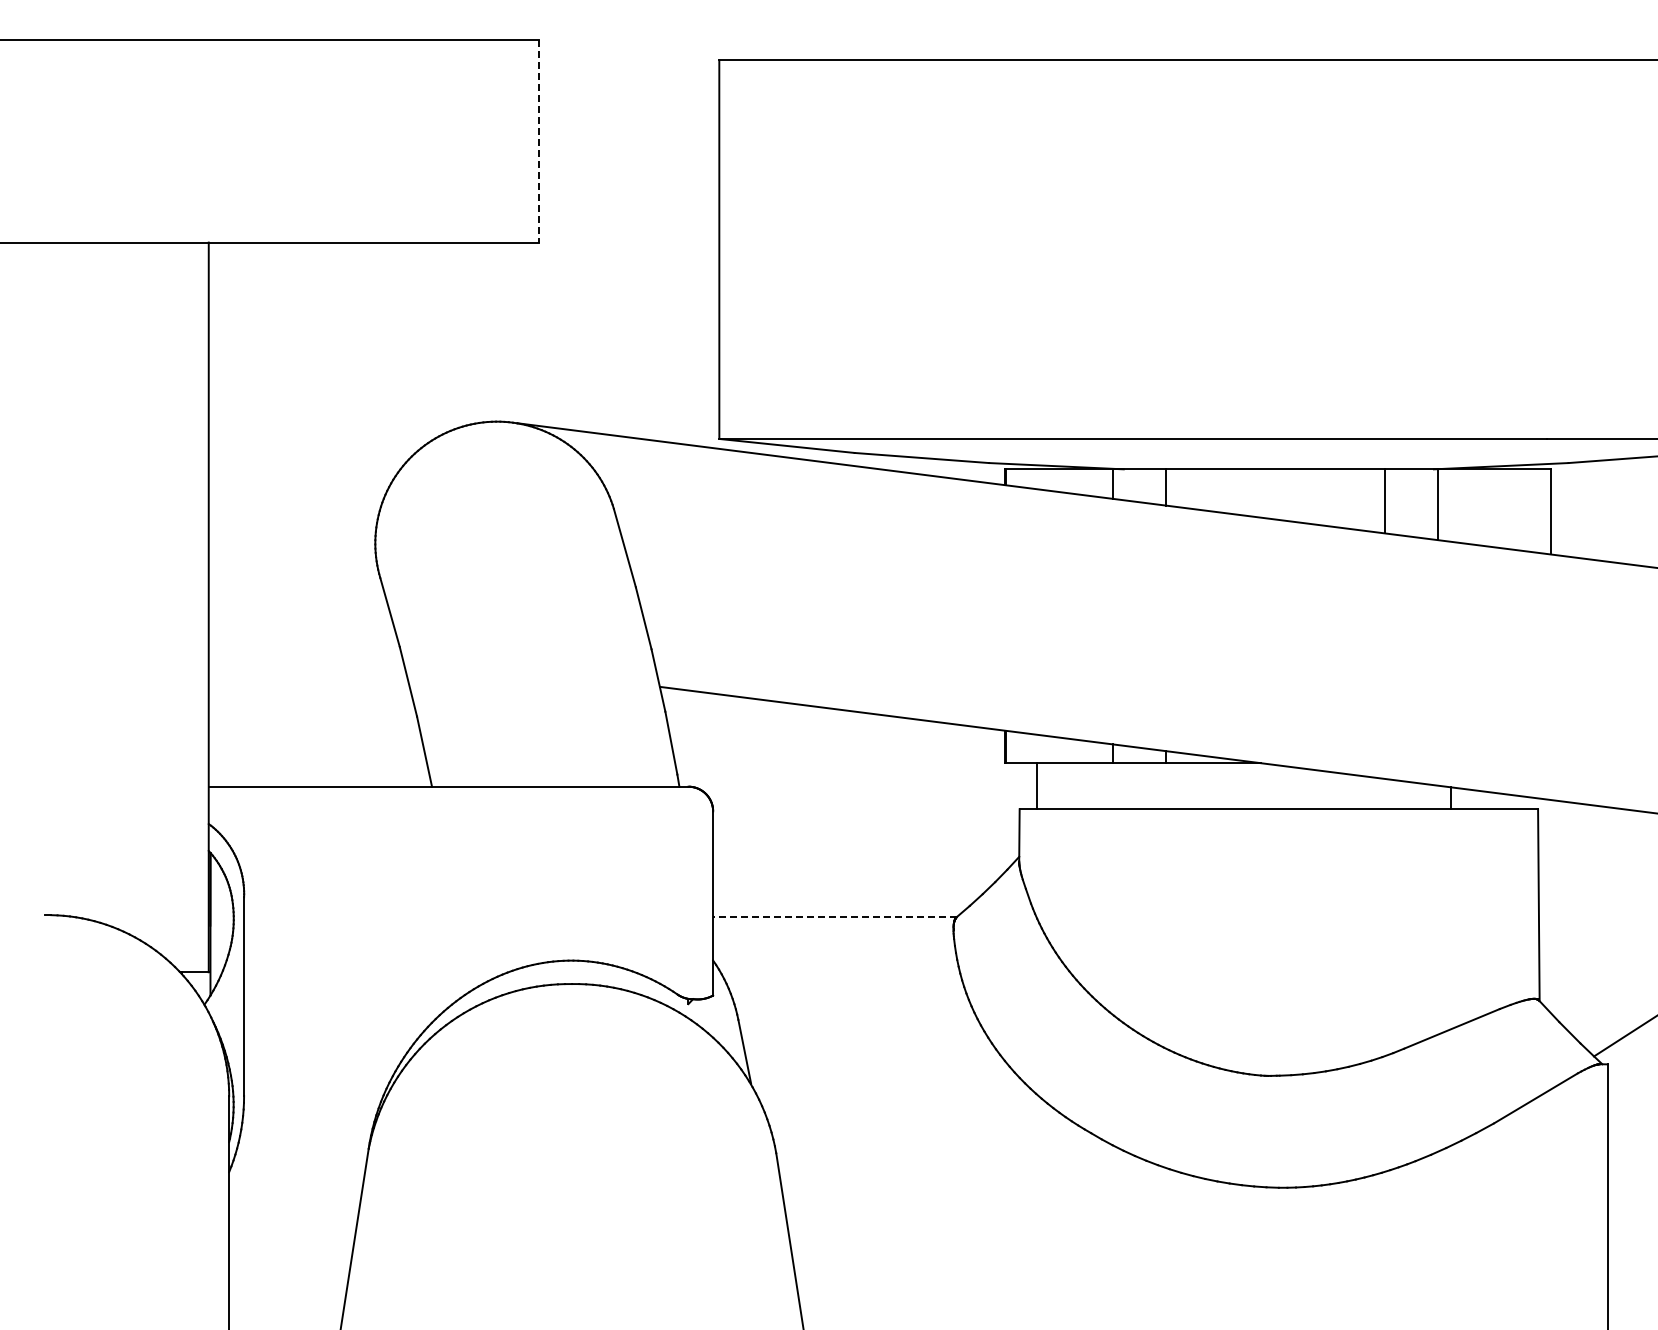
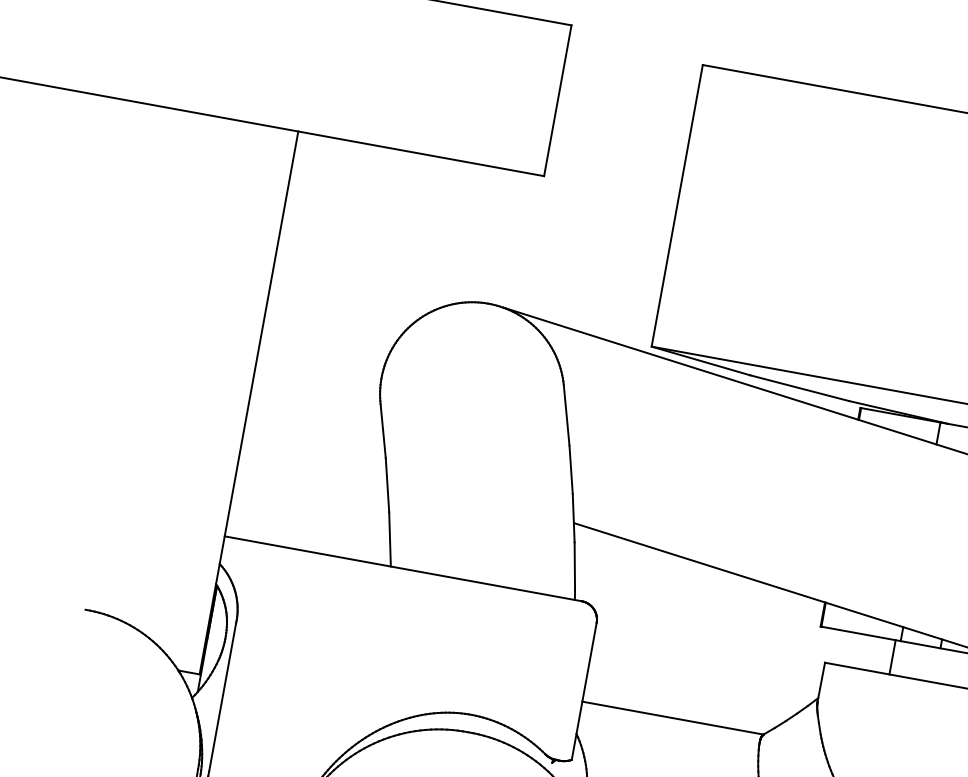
line: (539, 141) -> (558, 101), dashed -> solid
line: (1037, 786) -> (892, 657), moved
line: (834, 917) -> (672, 718), dashed -> solid

